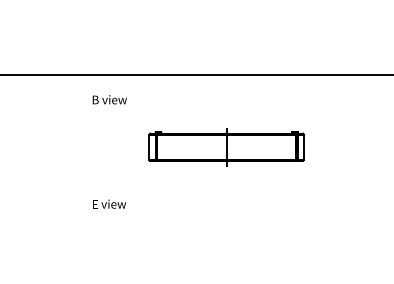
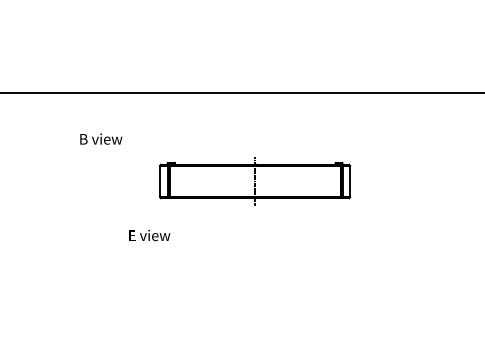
text: (110, 99) -> (101, 138), moved
part: (227, 147) -> (255, 181), moved
text: (109, 204) -> (149, 235), moved

